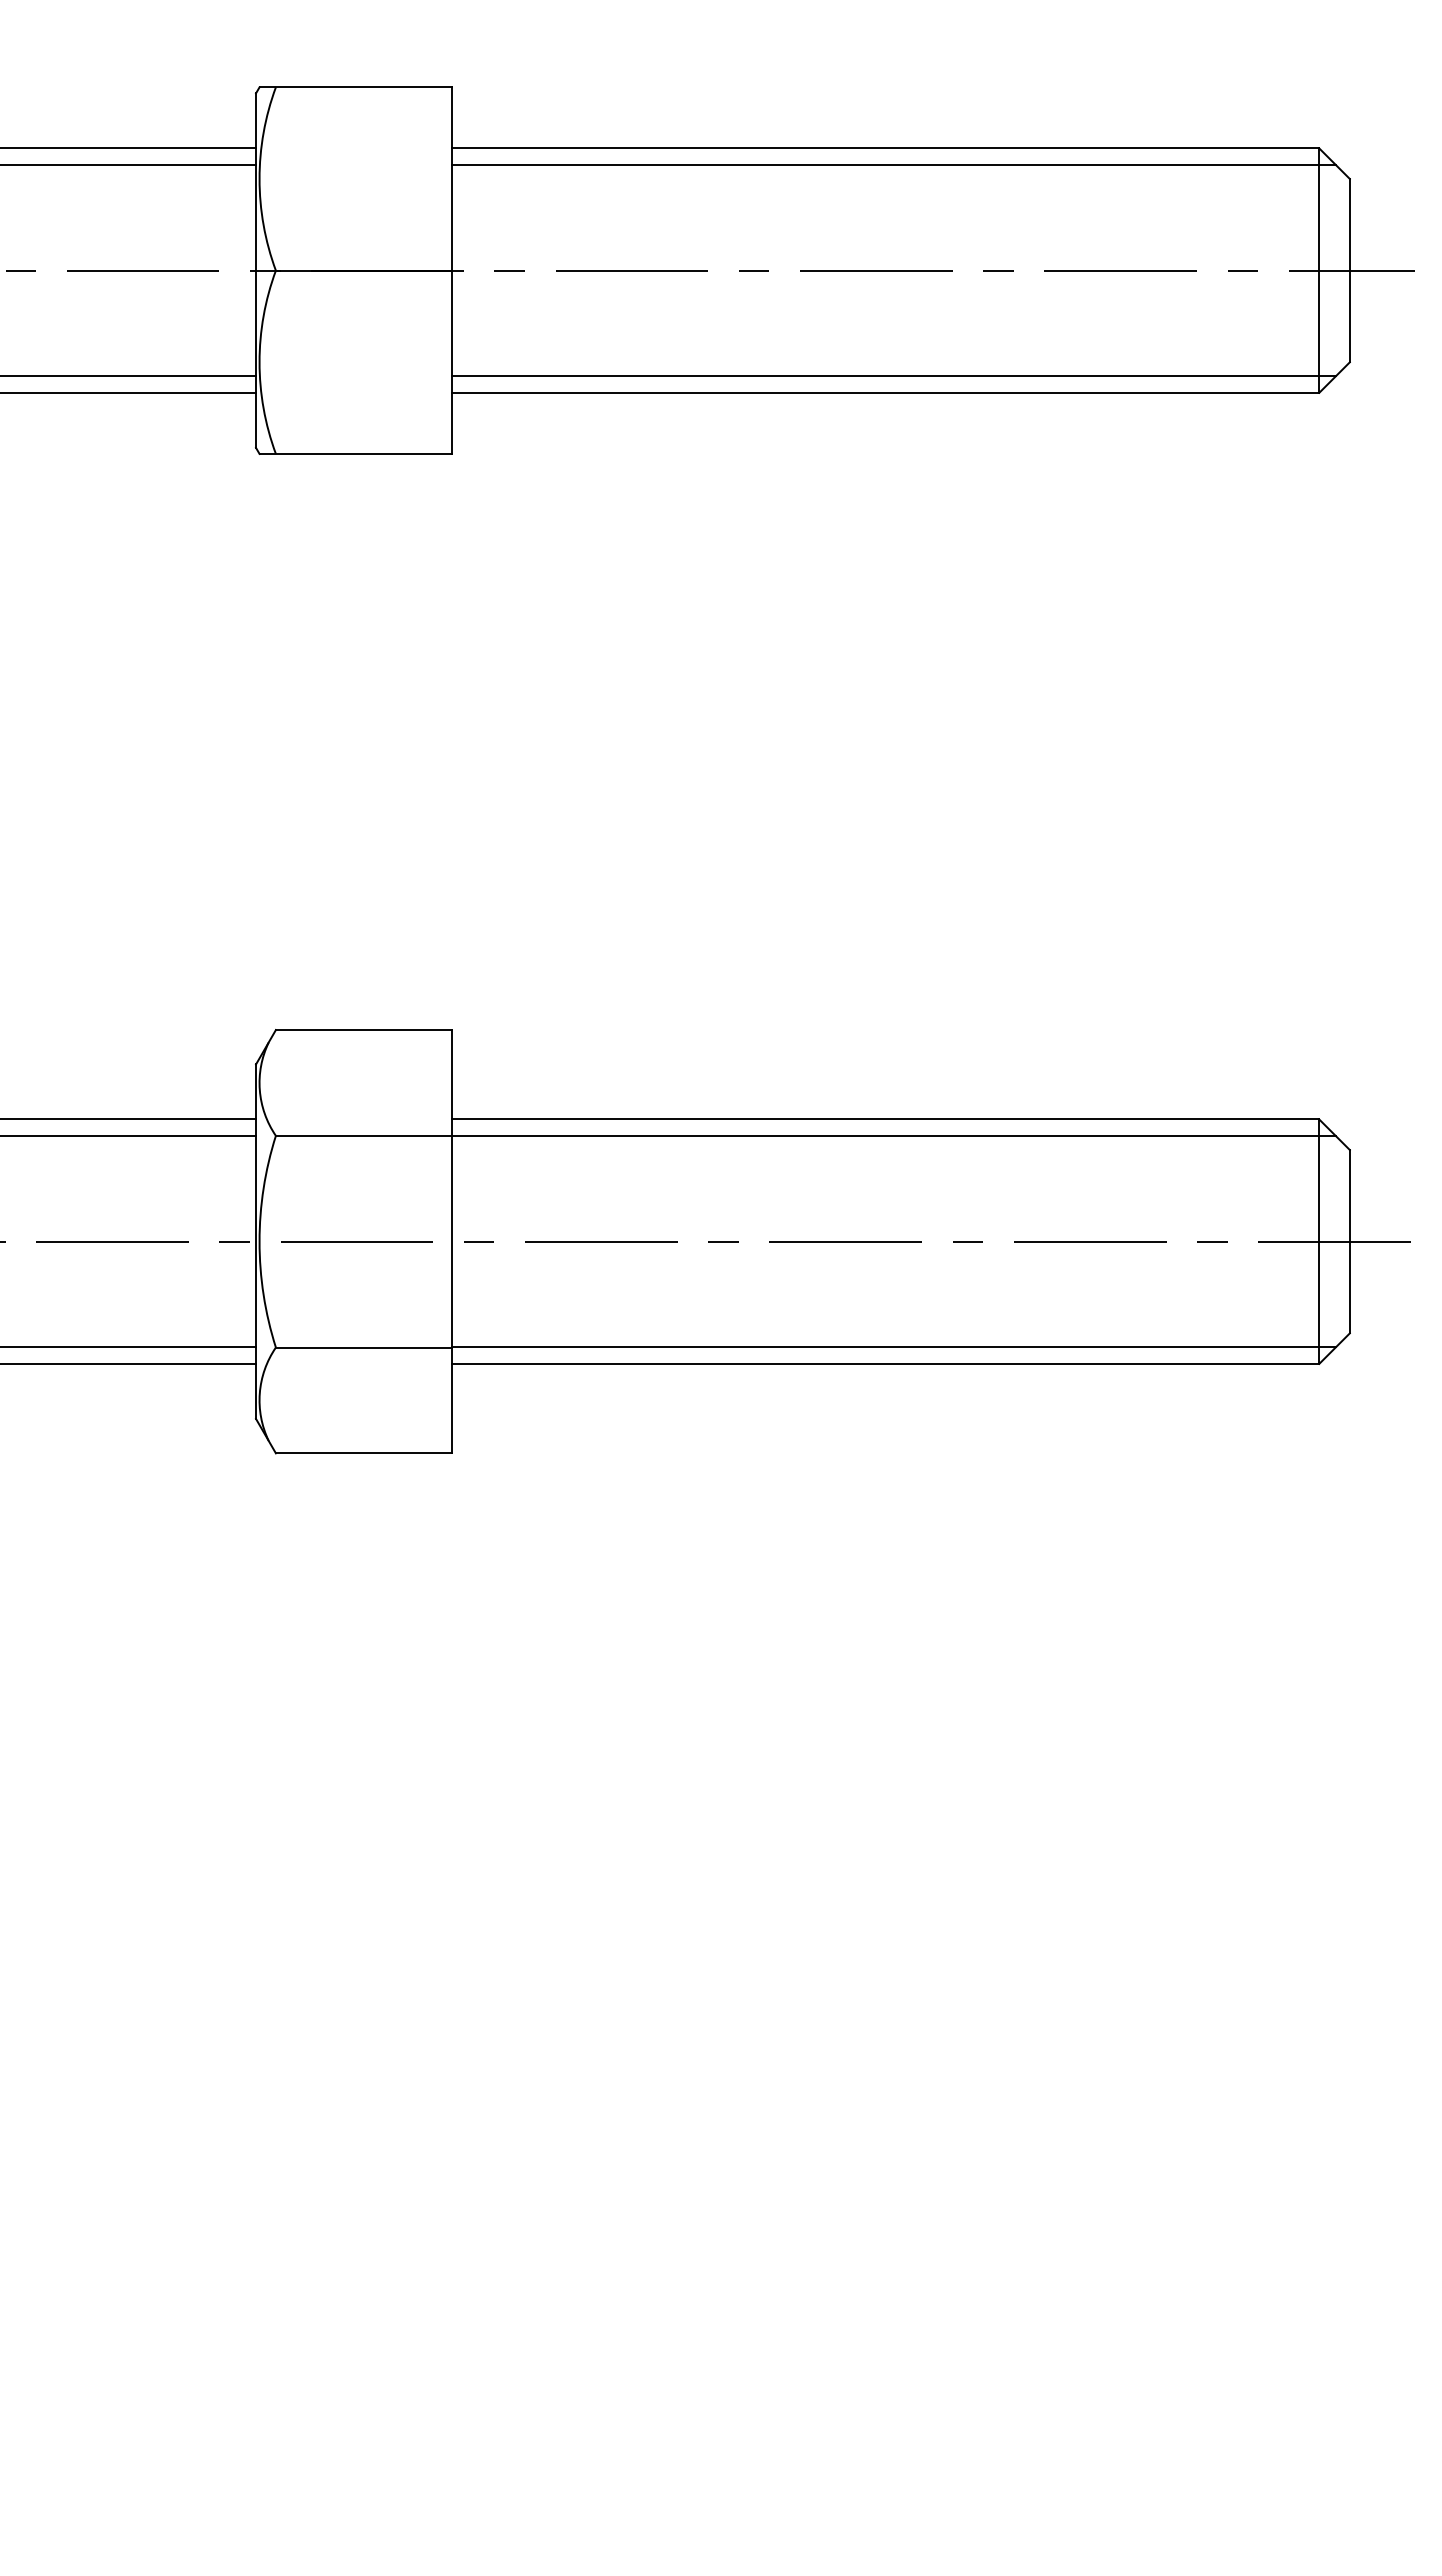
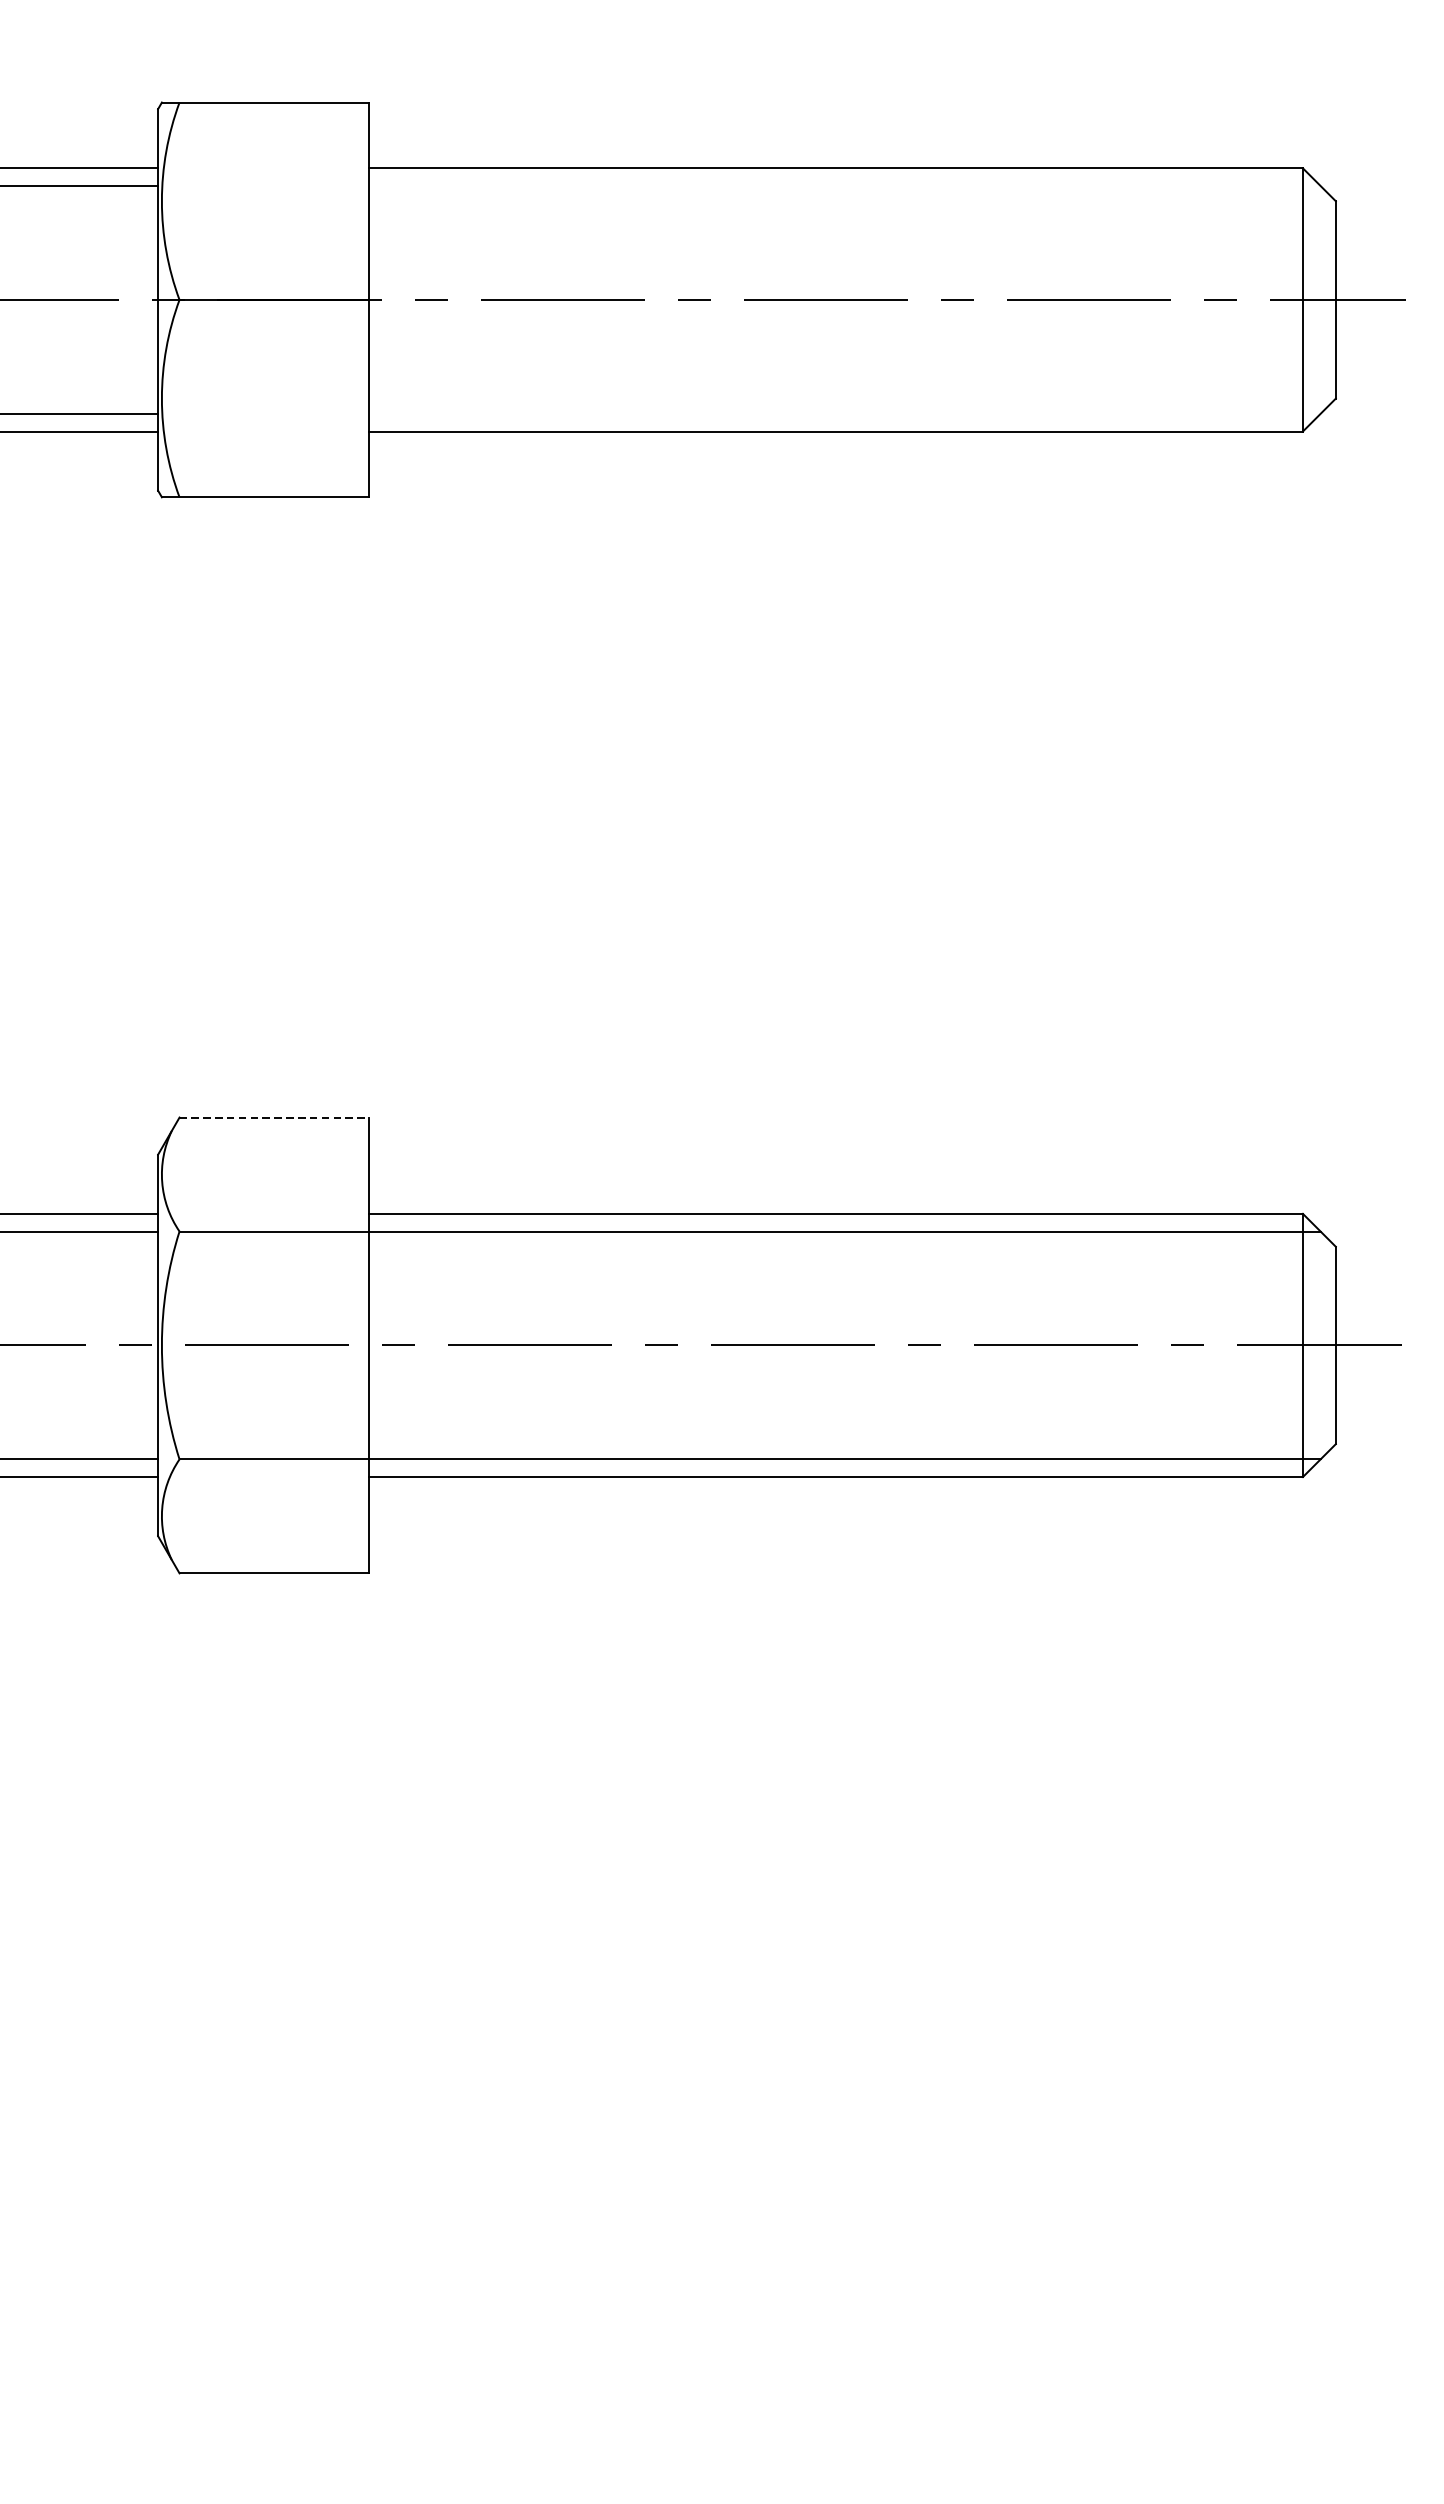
line: (893, 164) -> (844, 185), removed
line: (893, 376) -> (844, 413), removed
line: (363, 1030) -> (273, 1118), solid -> dashed

